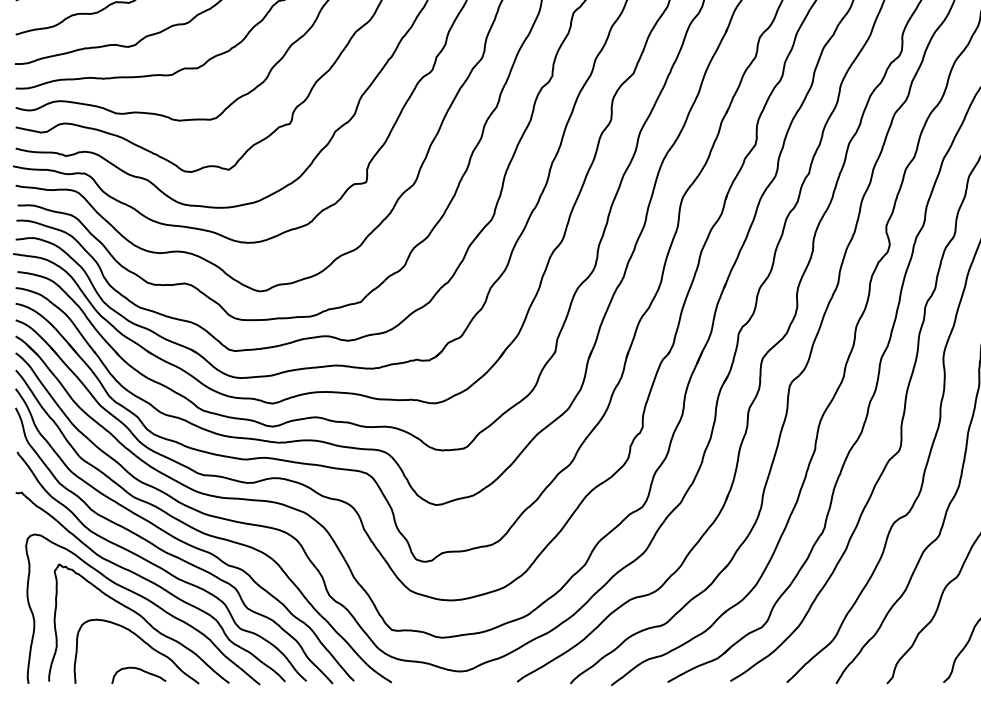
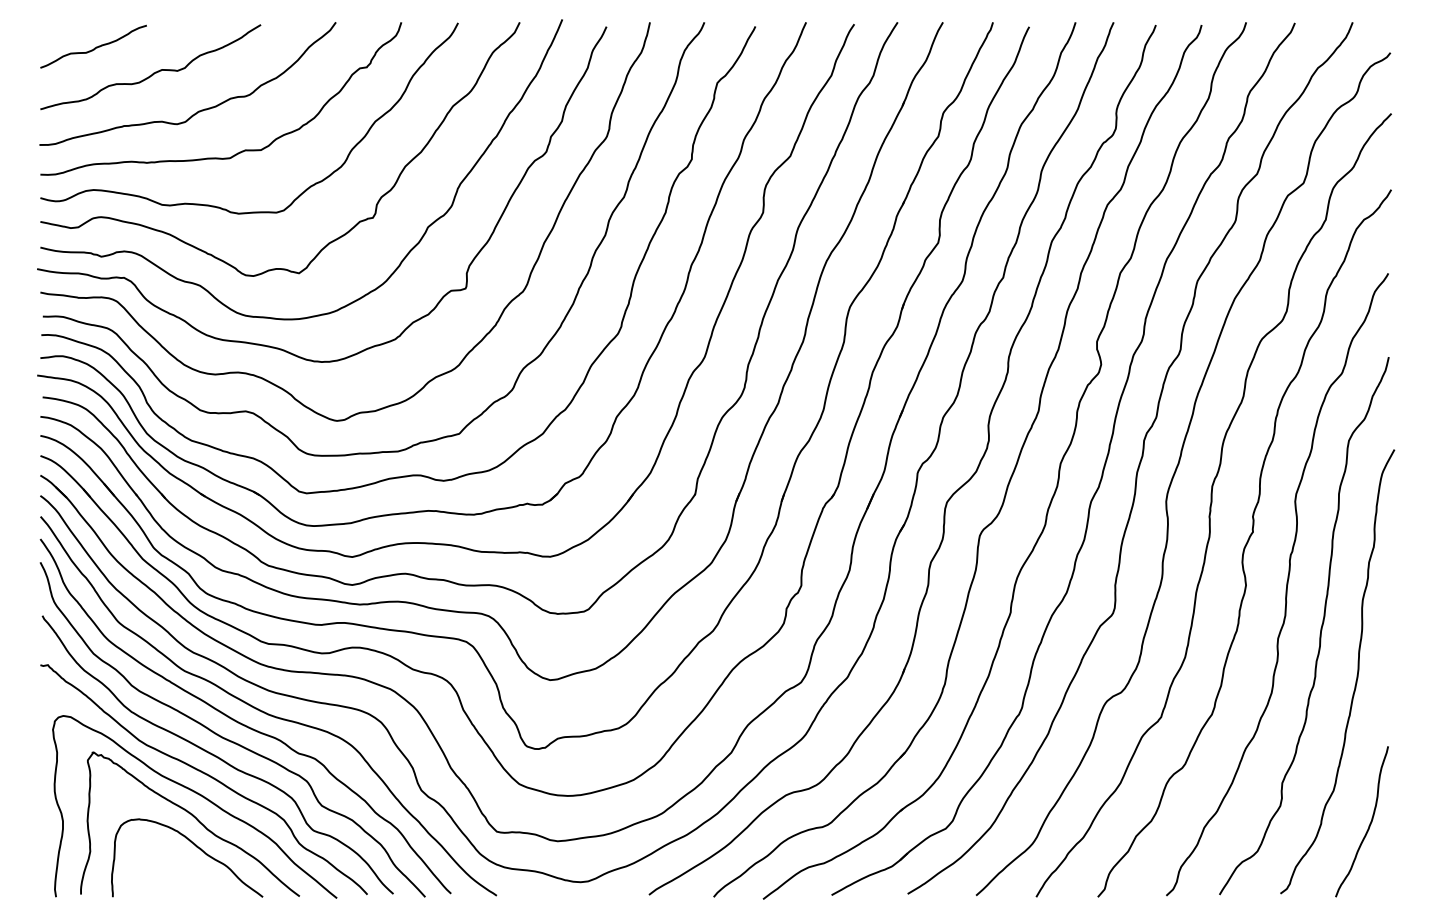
curve: (139, 670) -> (190, 880), removed

